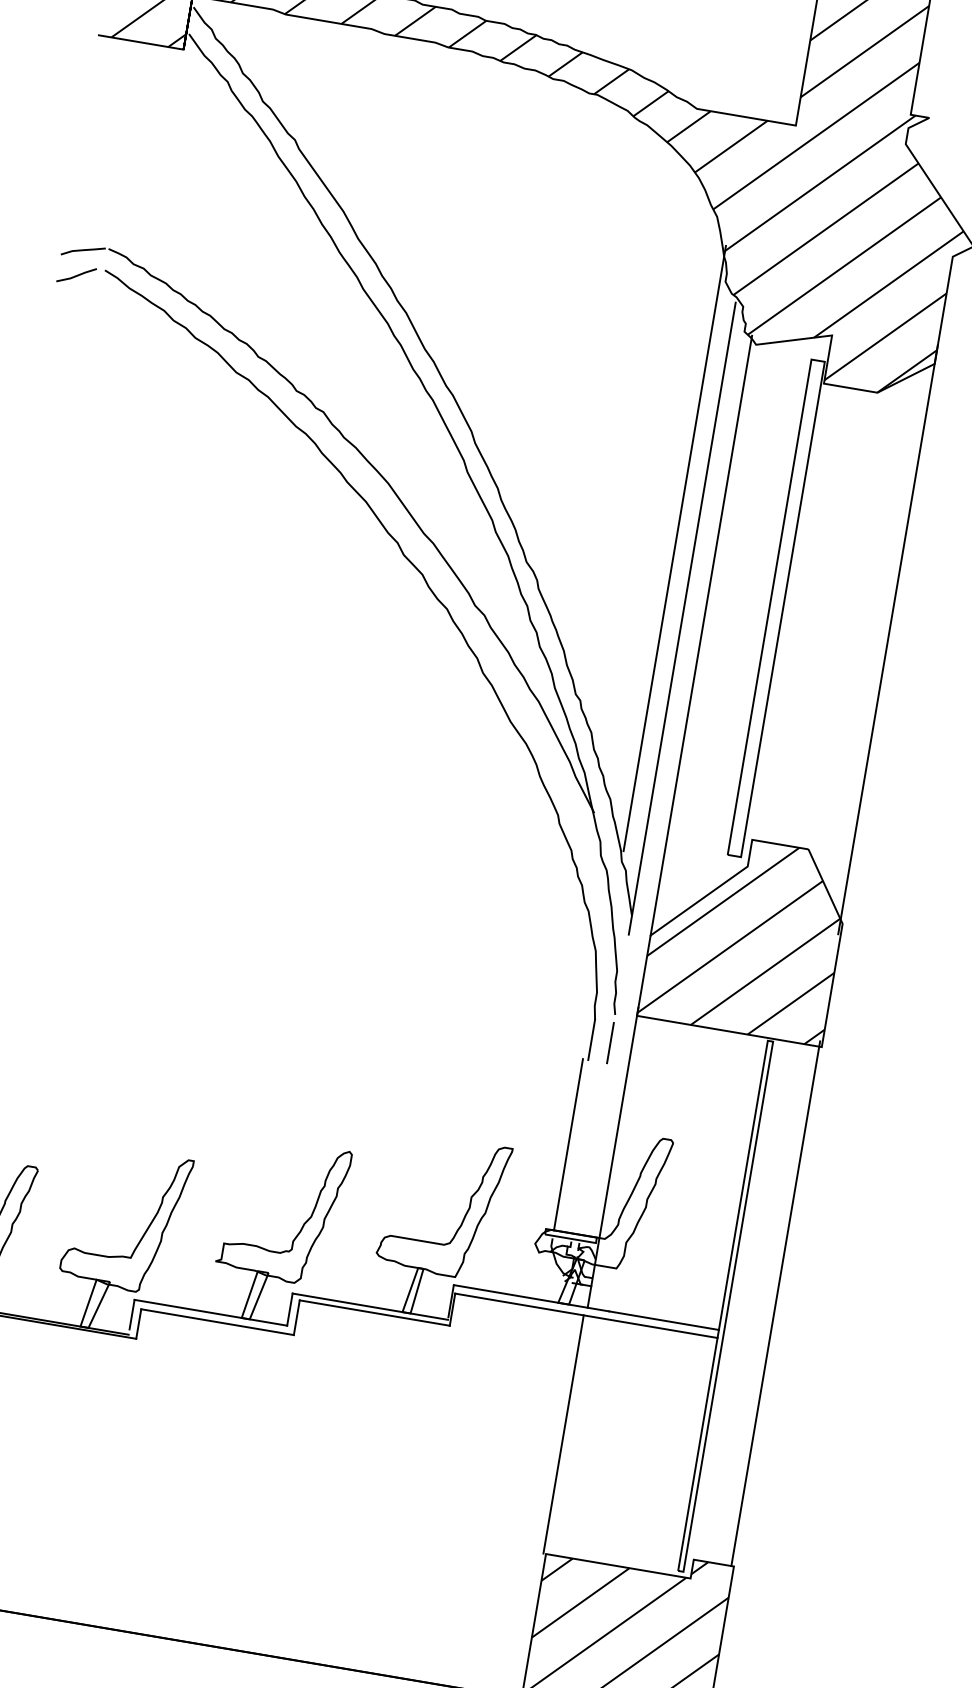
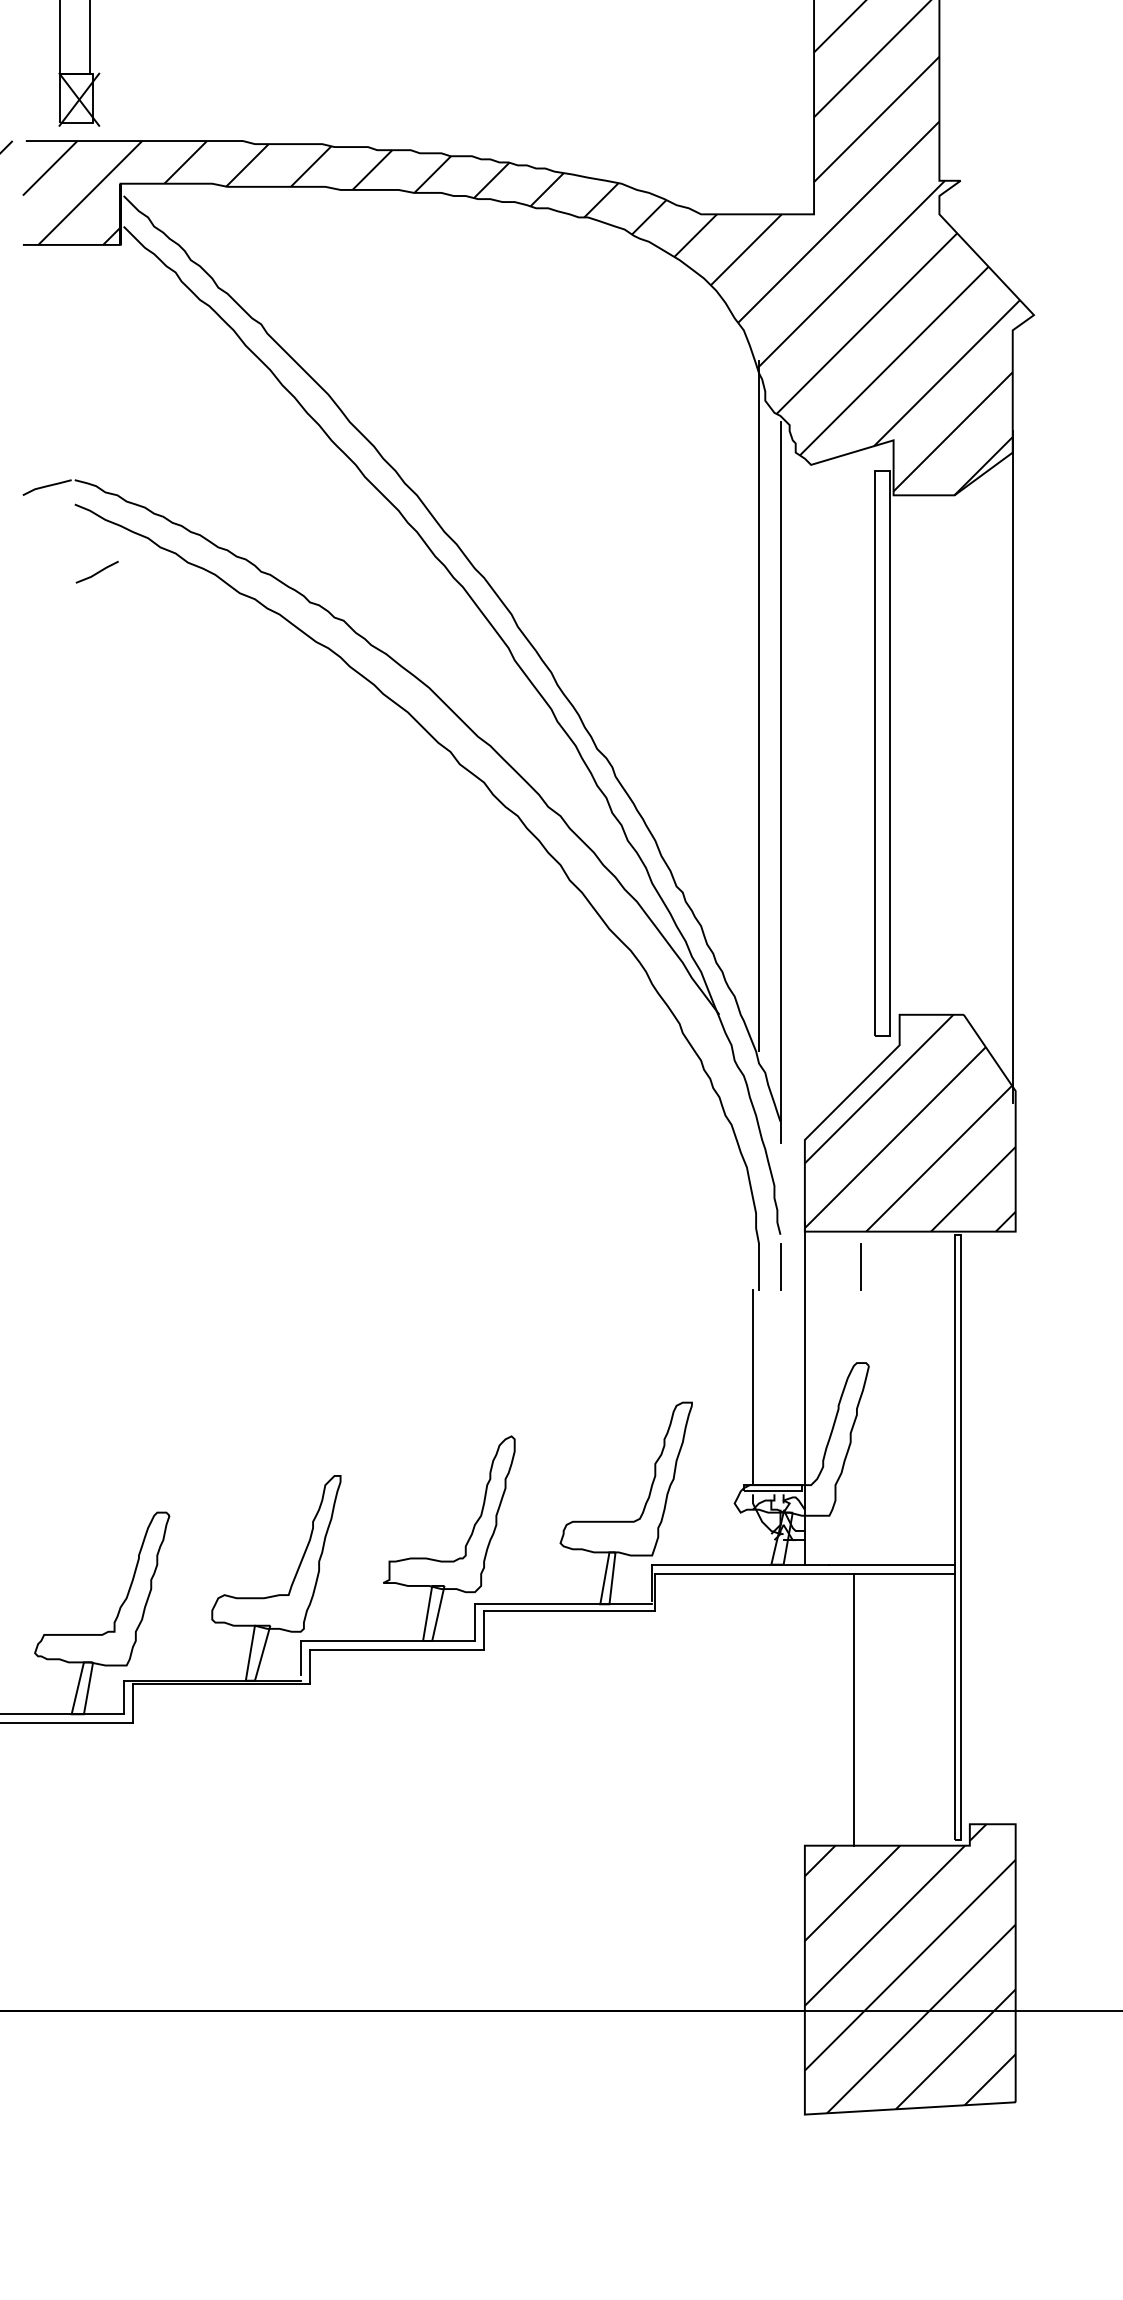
line: (75, 275) -> (96, 572), moved
line: (701, 635) -> (804, 797), removed
line: (680, 1054) -> (860, 1266), added
line: (775, 1303) -> (1012, 1524), removed
line: (563, 1434) -> (853, 1709), moved

